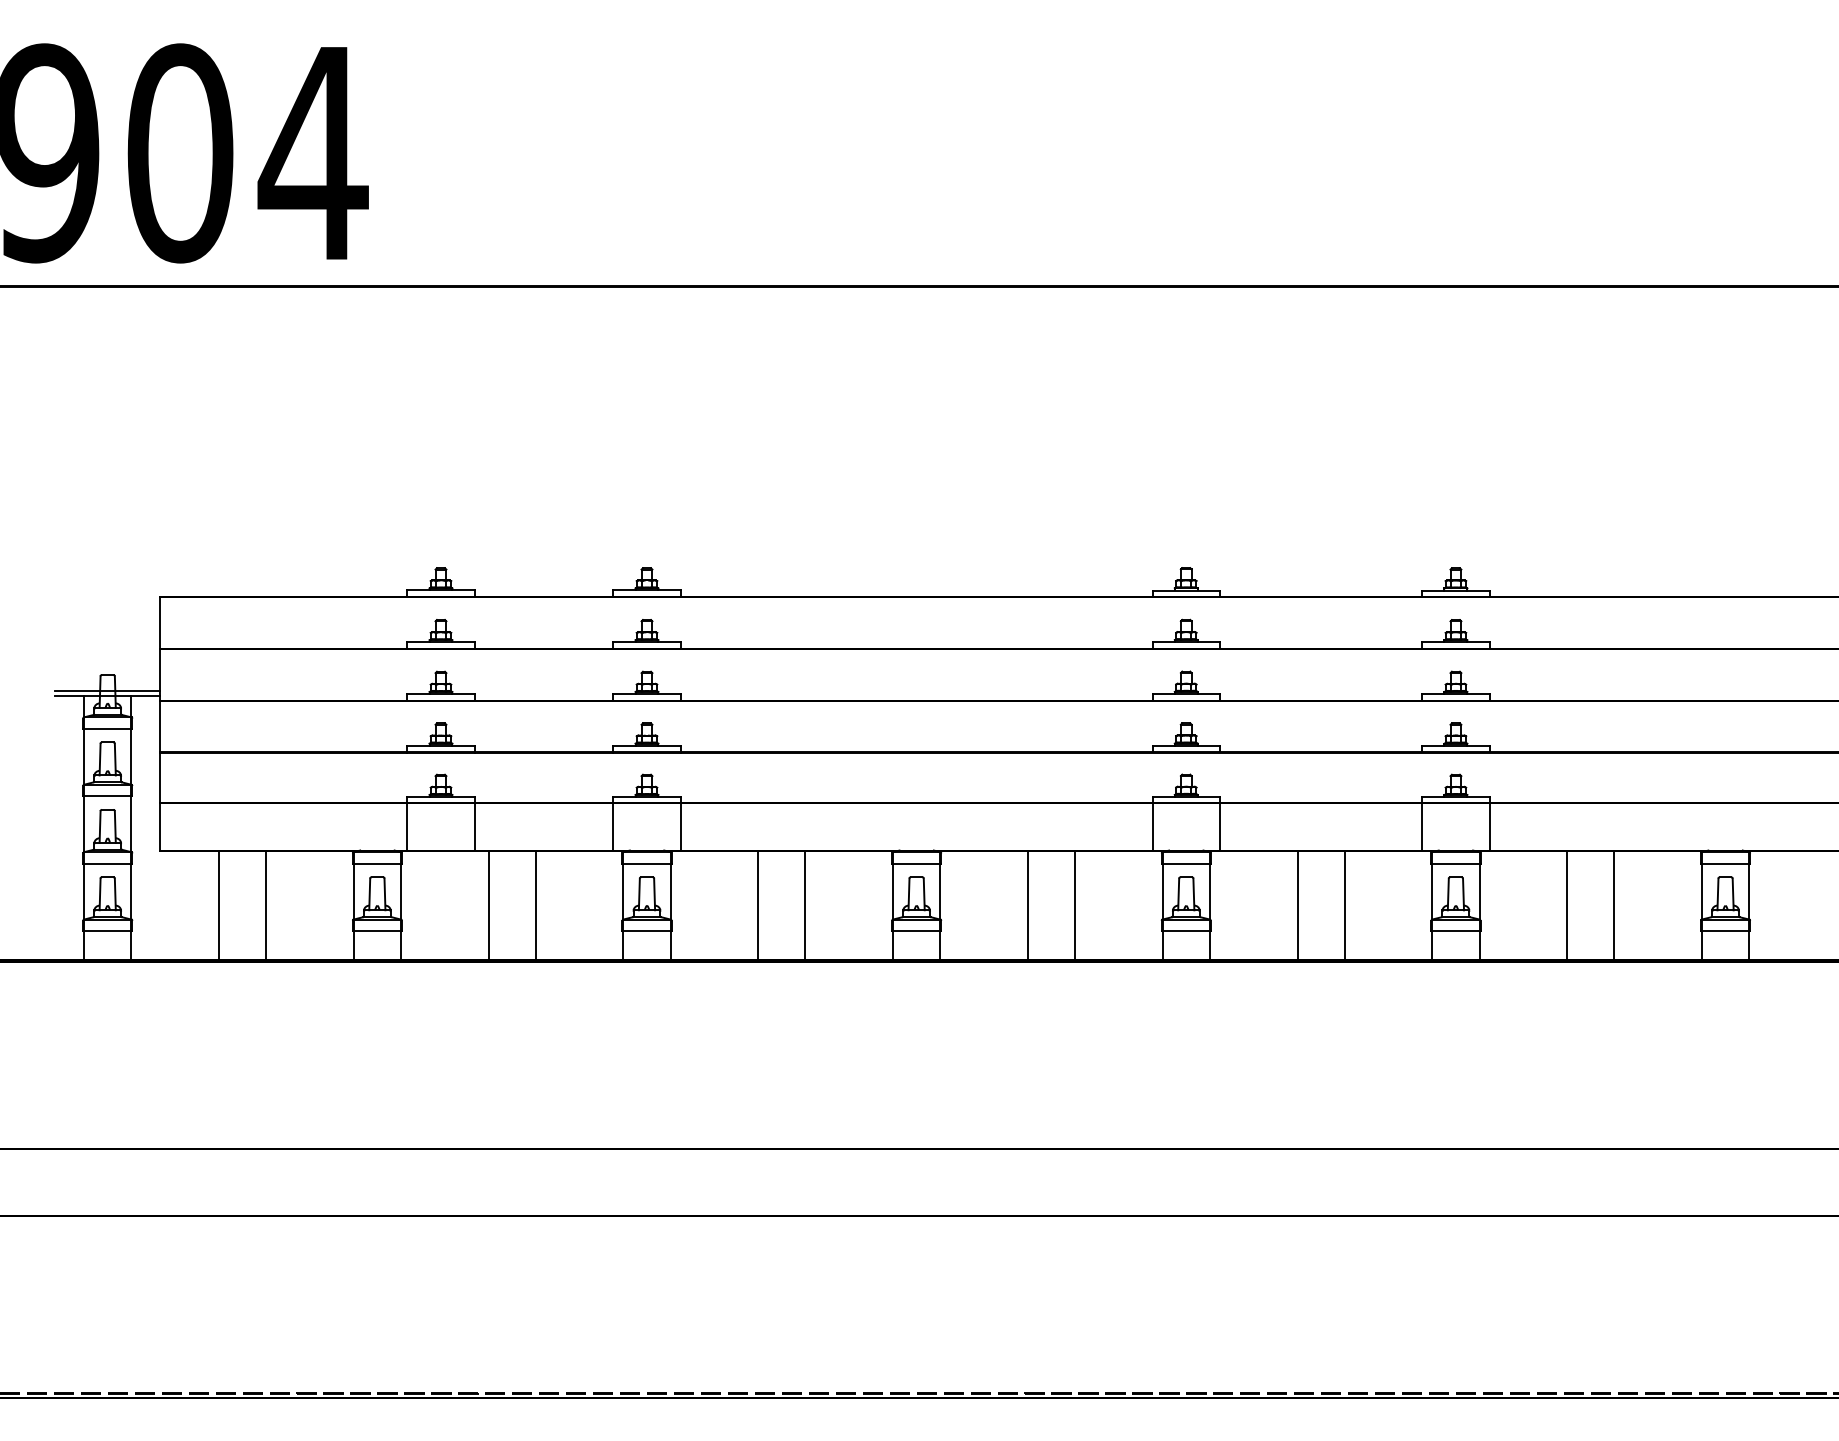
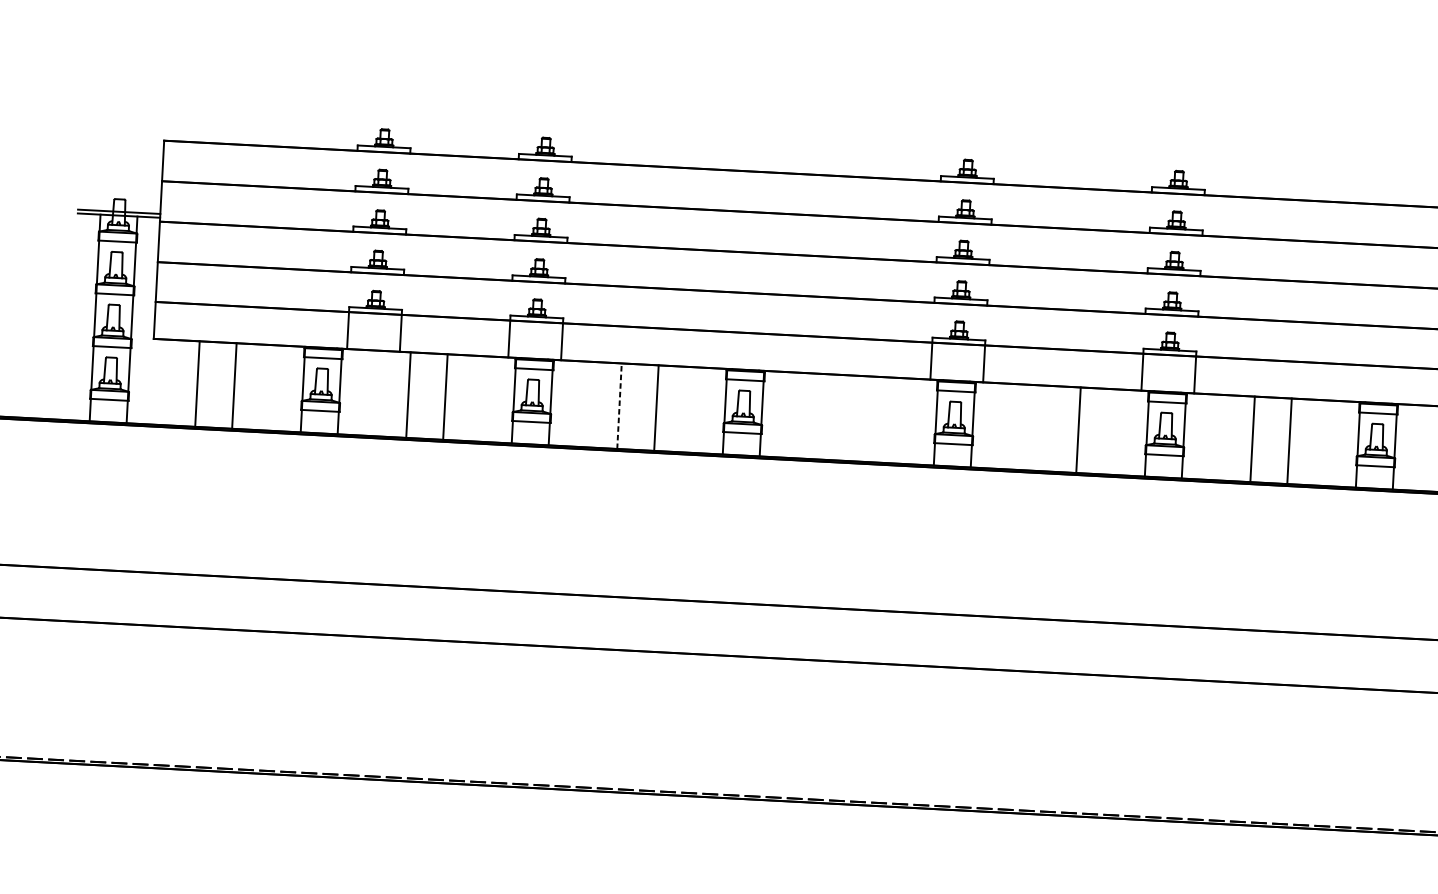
line: (1027, 904) -> (830, 416), removed
line: (1075, 904) -> (867, 418), removed
line: (1297, 904) -> (1041, 427), removed
line: (758, 905) -> (619, 406), solid -> dashed

